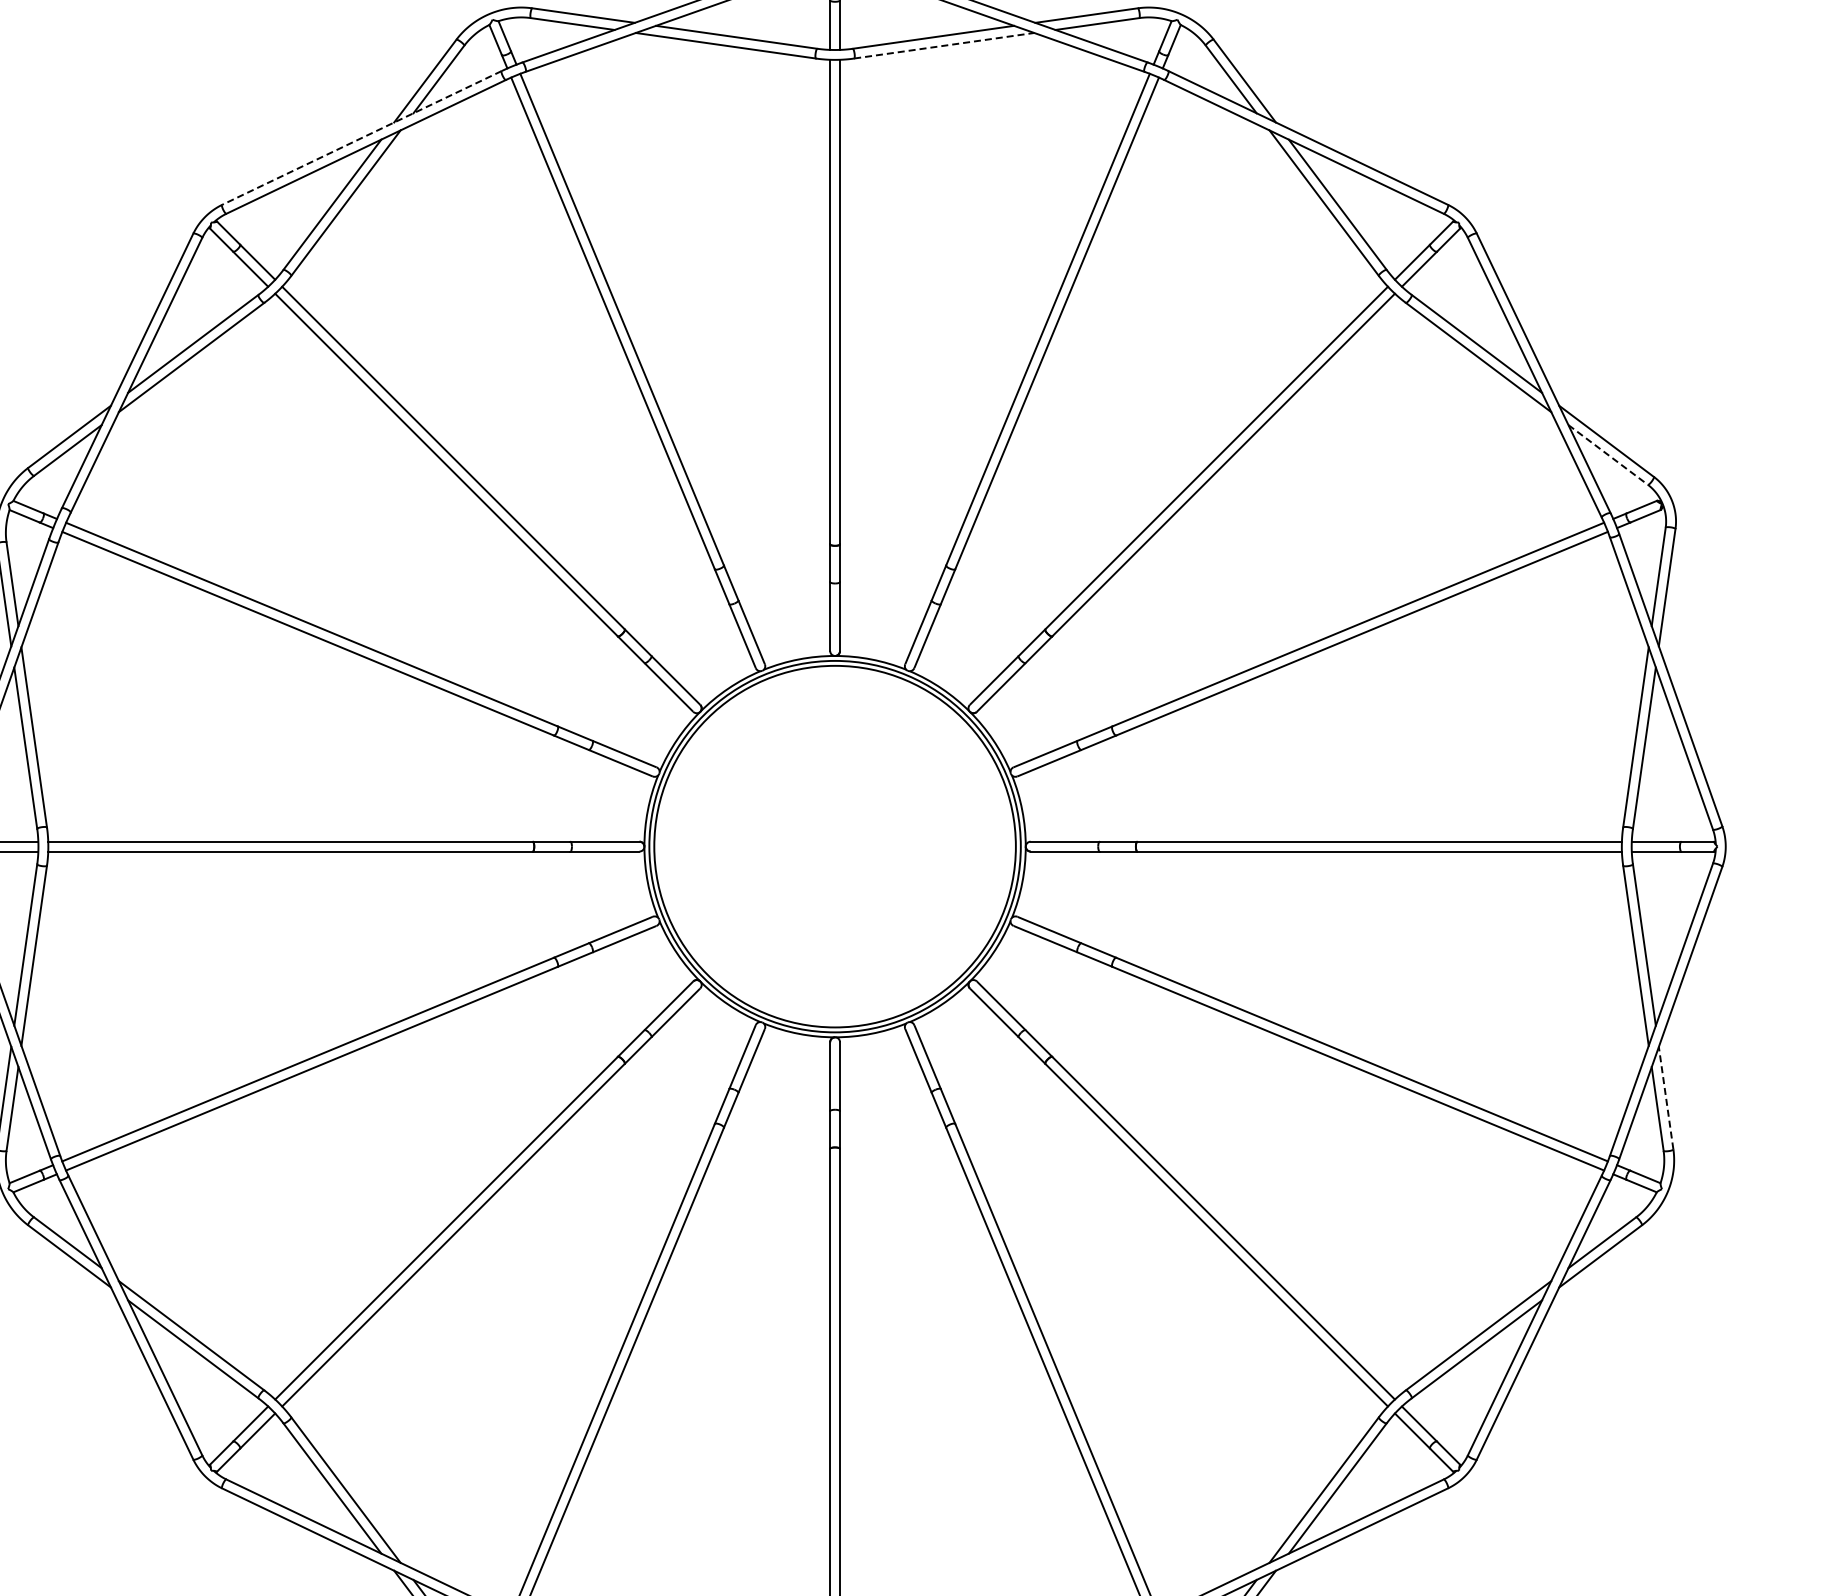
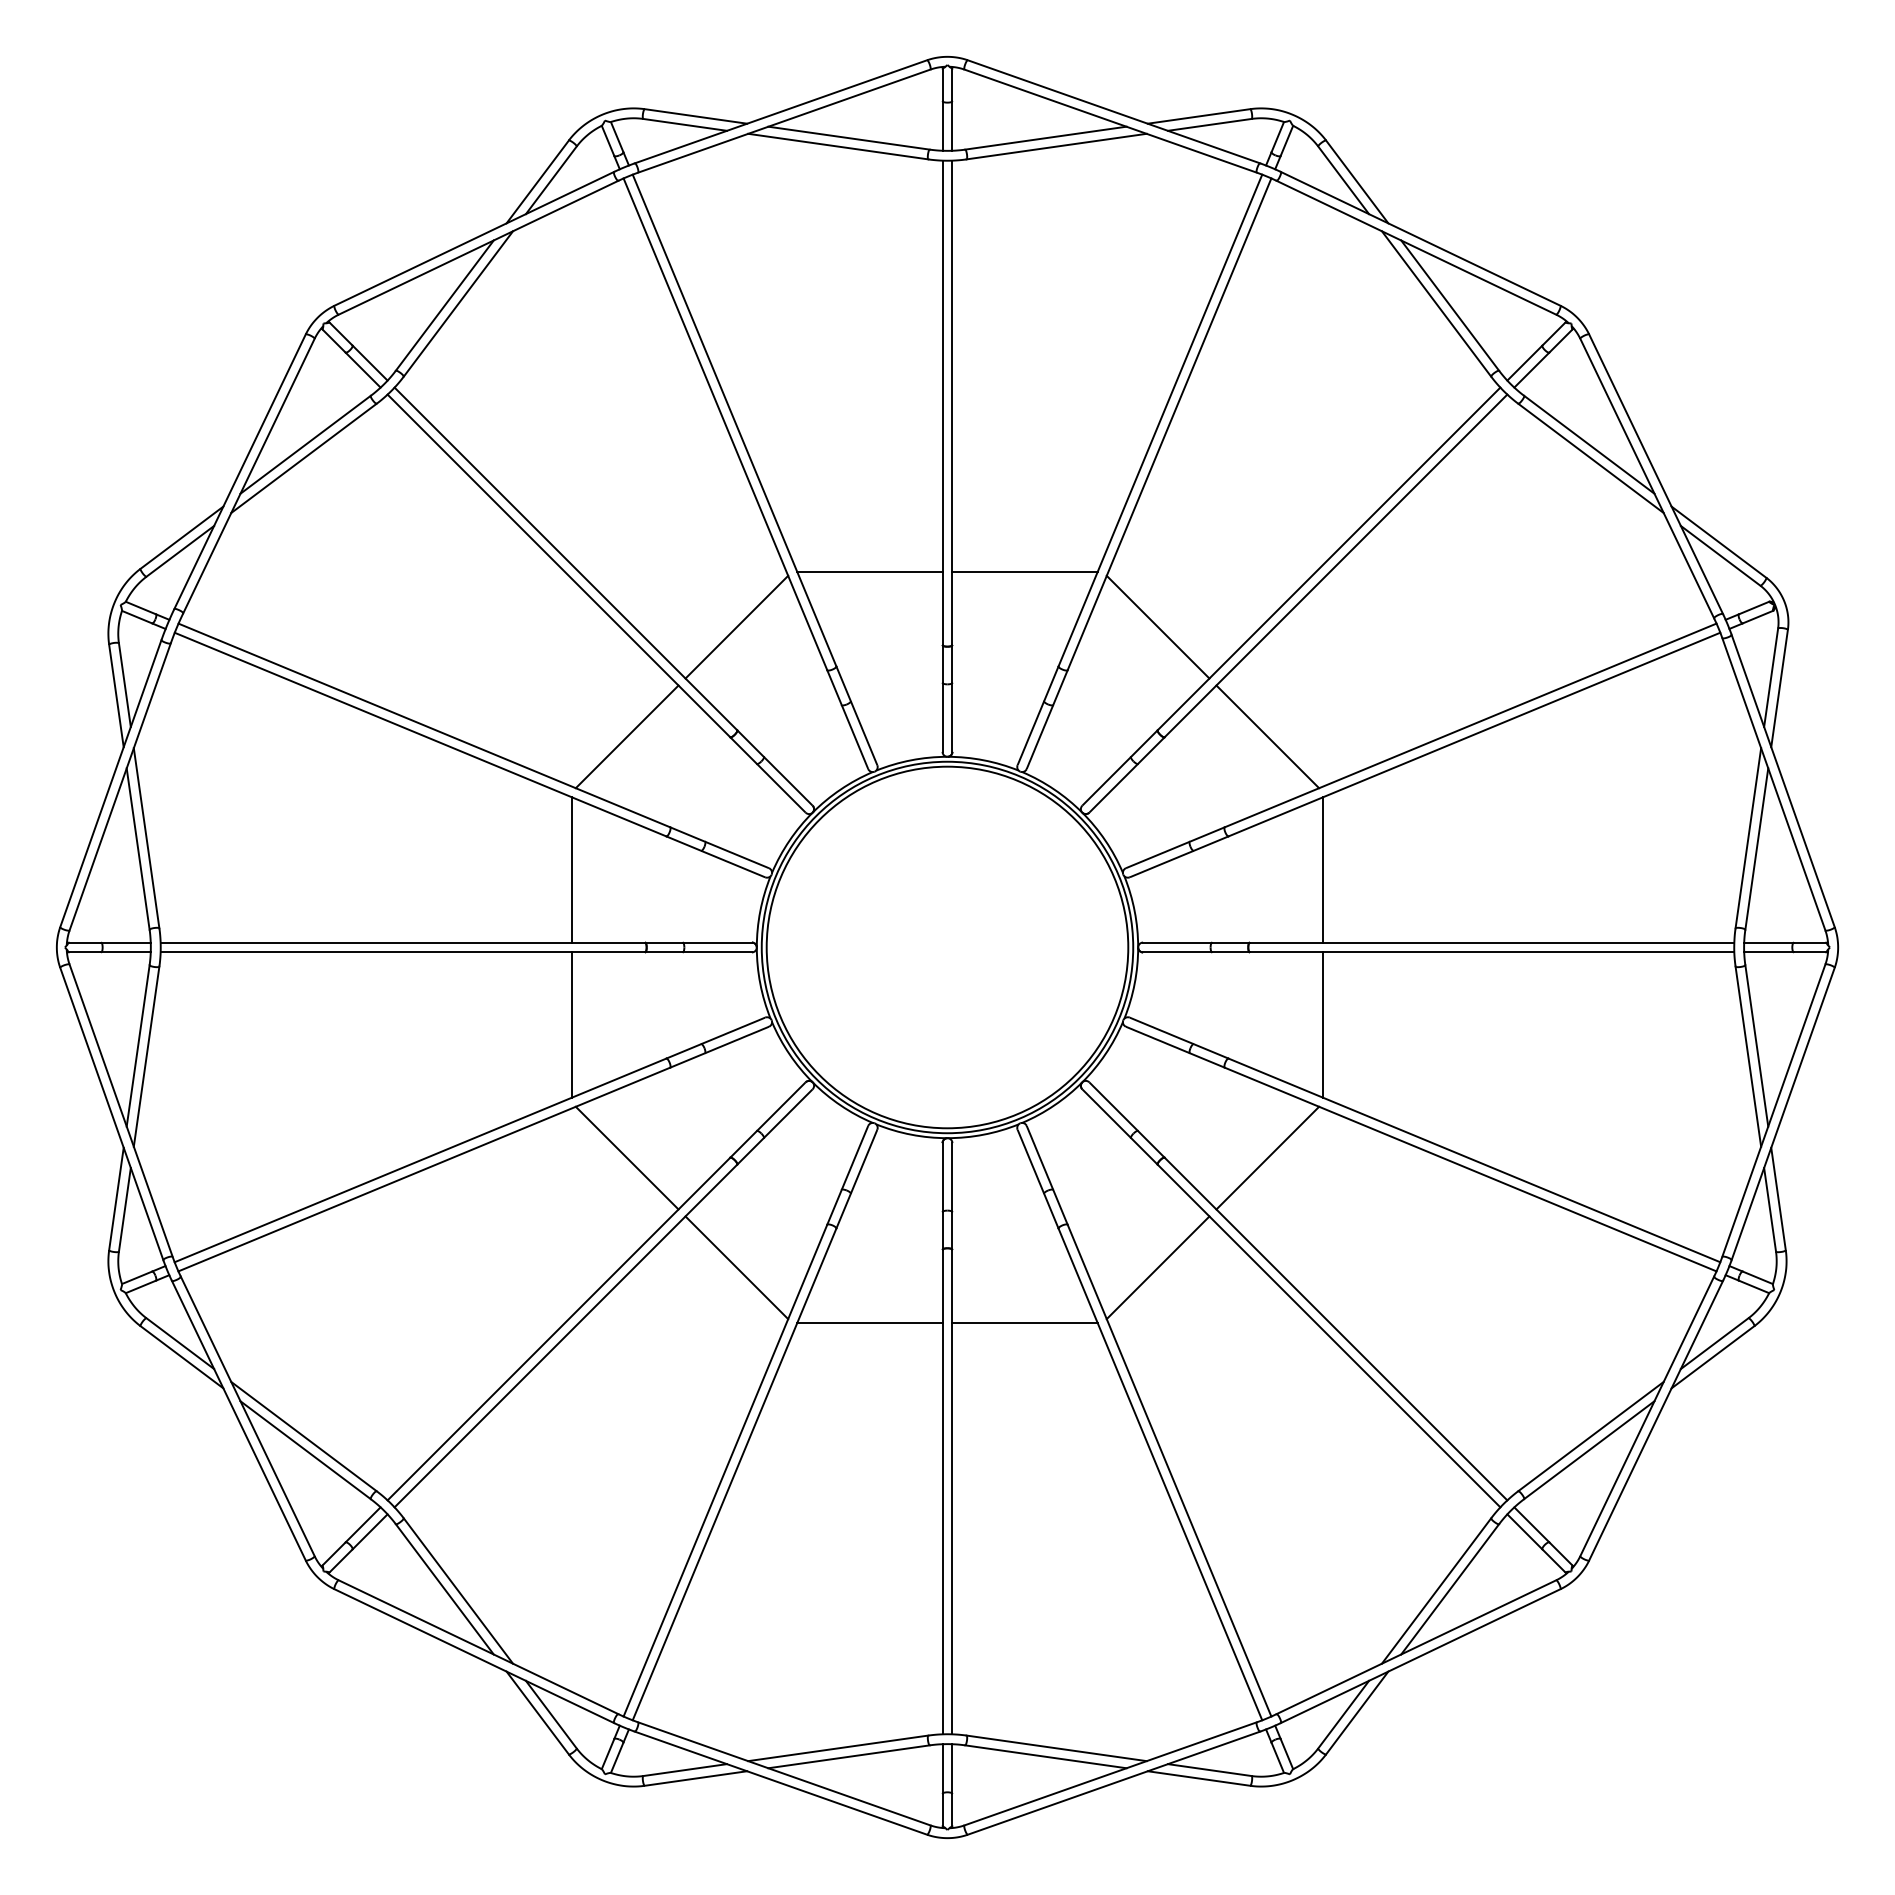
line: (944, 45) -> (1056, 146), dashed -> solid
line: (362, 137) -> (474, 238), dashed -> solid
line: (1608, 454) -> (1720, 555), dashed -> solid
line: (757, 471) -> (869, 572), added
line: (912, 471) -> (1024, 572), added
line: (624, 525) -> (736, 626), added
line: (1045, 525) -> (1157, 626), added
line: (514, 635) -> (626, 736), added
line: (1155, 635) -> (1267, 736), added
line: (460, 768) -> (572, 869), added
line: (1210, 768) -> (1322, 869), added
line: (460, 923) -> (572, 1024), added
line: (1210, 923) -> (1322, 1024), added
line: (514, 1056) -> (626, 1157), added
line: (1155, 1056) -> (1267, 1157), added
line: (1666, 1098) -> (1778, 1199), dashed -> solid
line: (624, 1166) -> (736, 1267), added
line: (1045, 1166) -> (1157, 1267), added
line: (757, 1221) -> (869, 1322), added
line: (912, 1221) -> (1024, 1322), added

